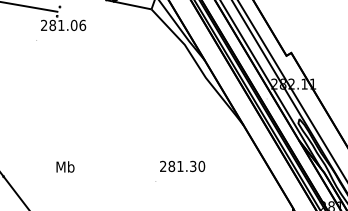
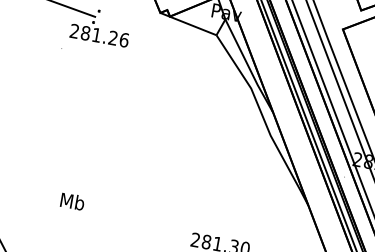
text: (73, 25) -> (112, 38), 281.06 -> 281.26
text: (65, 166) -> (72, 201), moved

